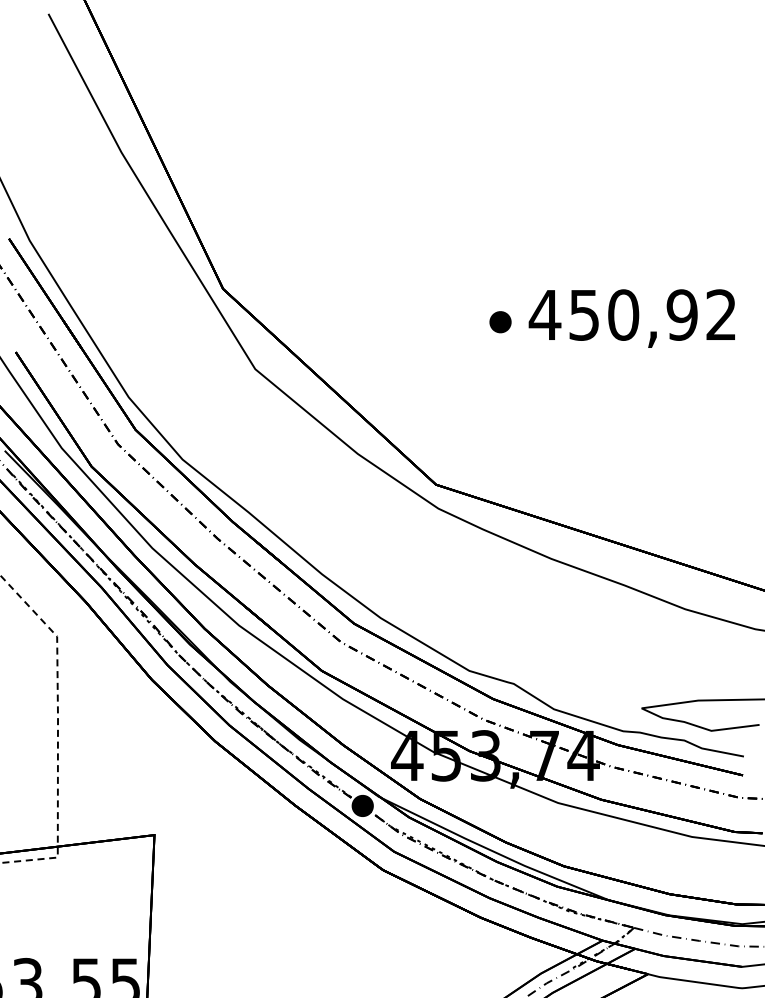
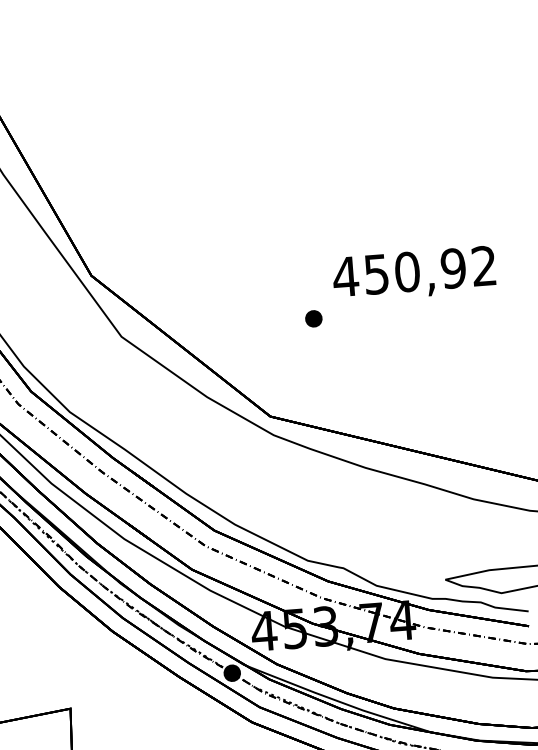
part: (500, 322) -> (313, 319), moved

